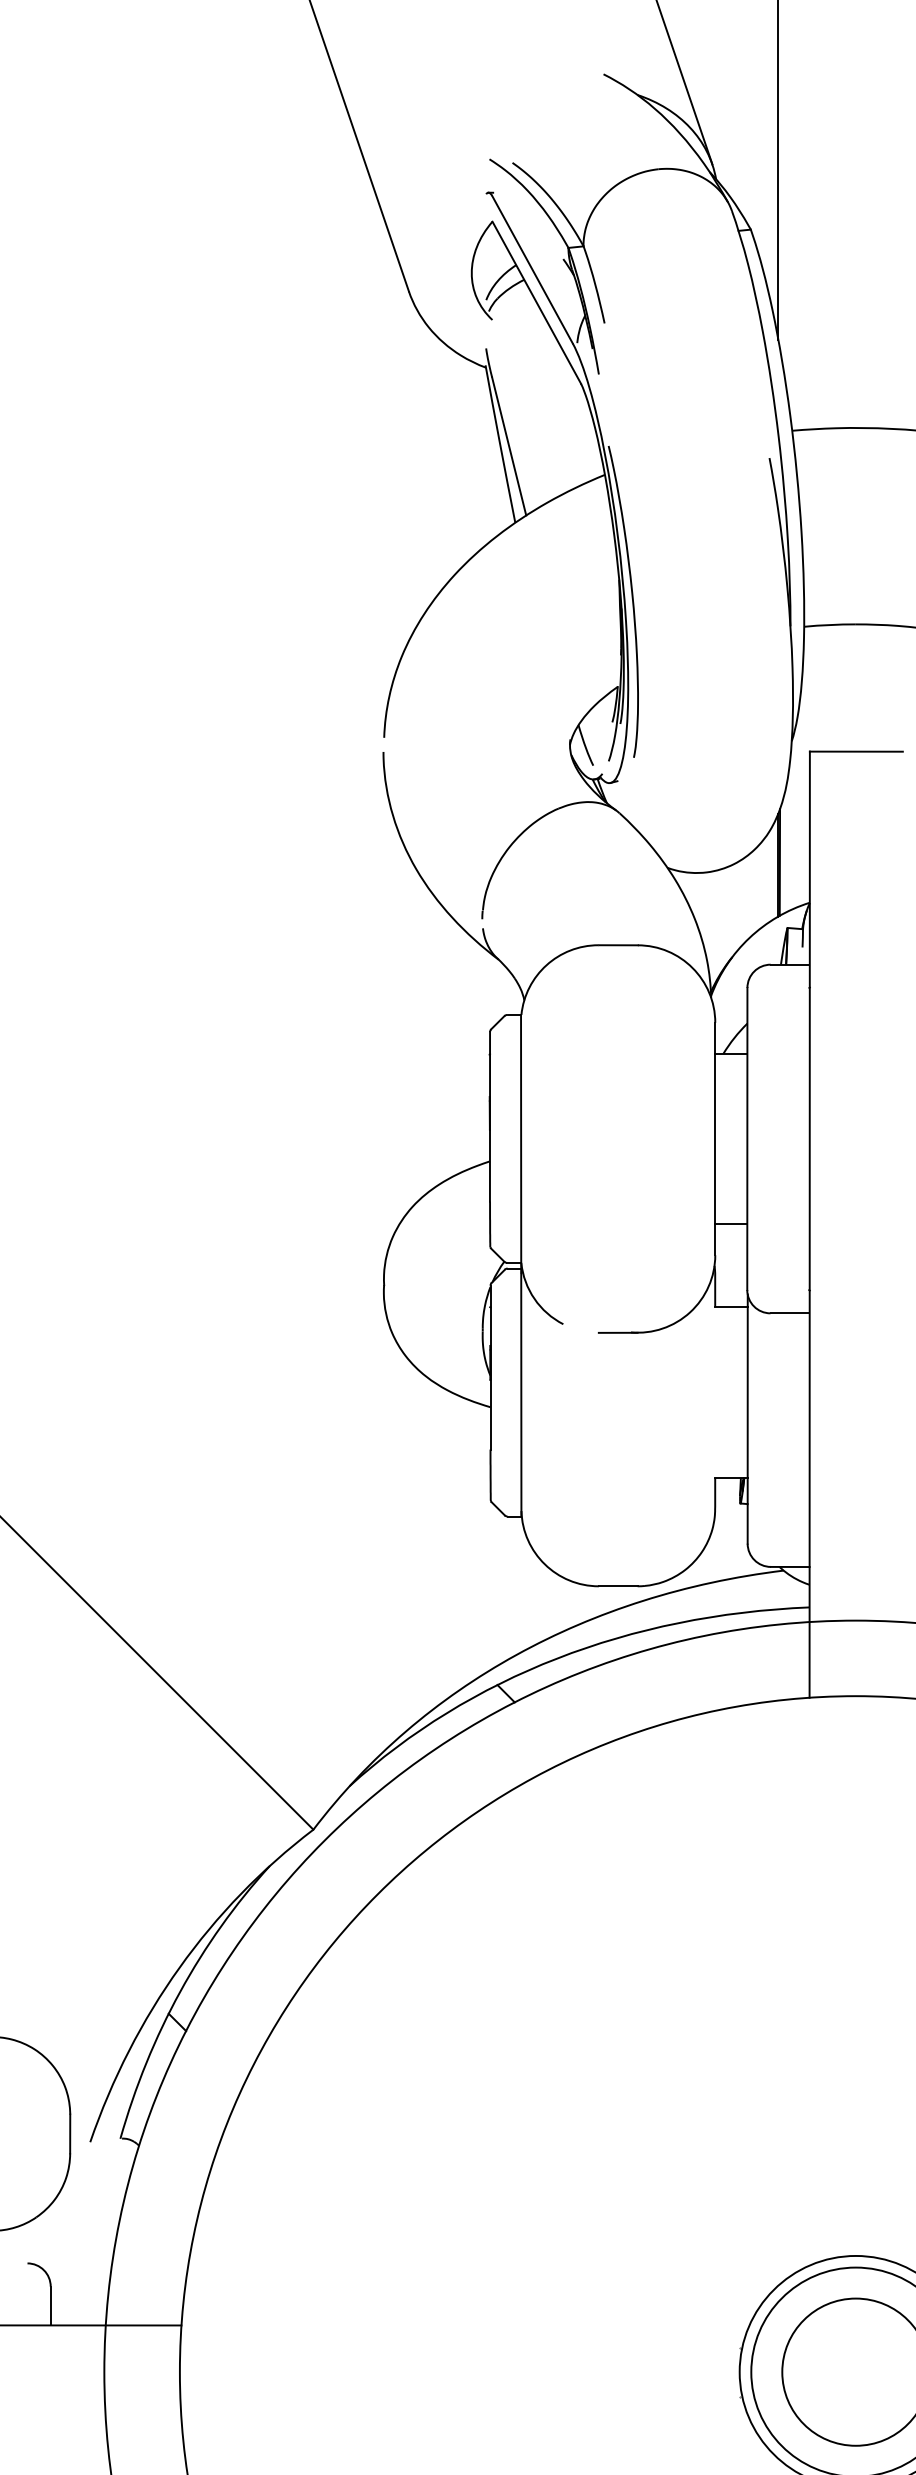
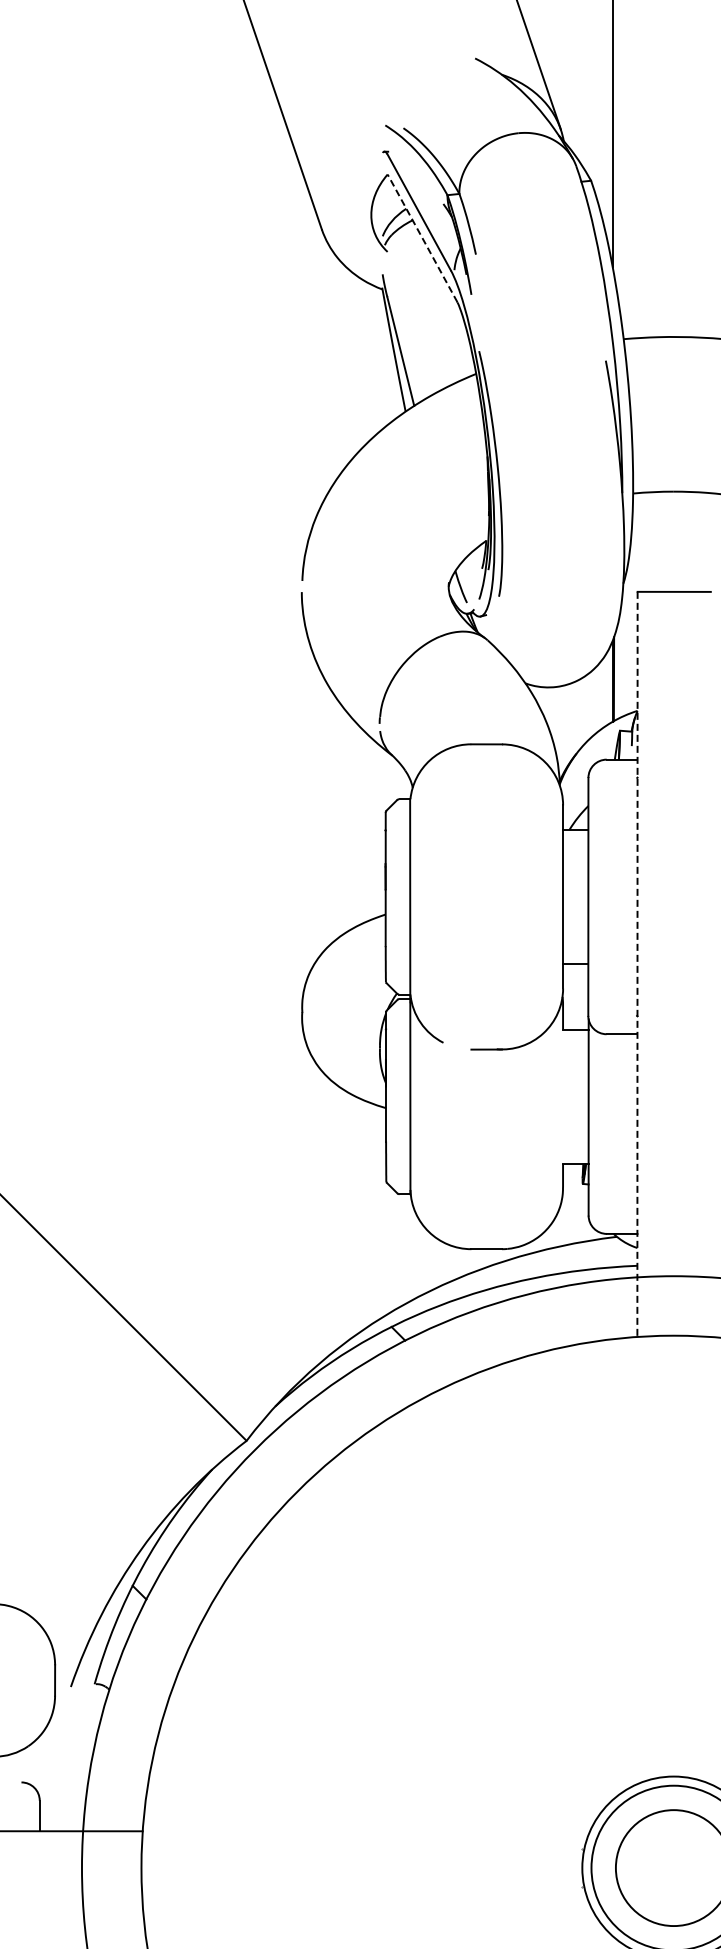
line: (536, 302) -> (422, 238), solid -> dashed
line: (809, 1224) -> (637, 964), solid -> dashed

